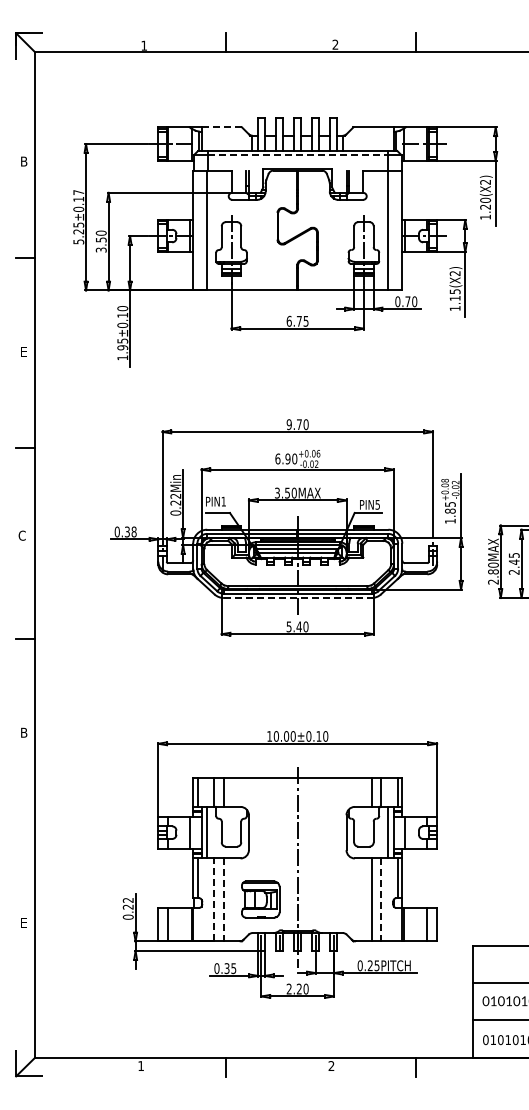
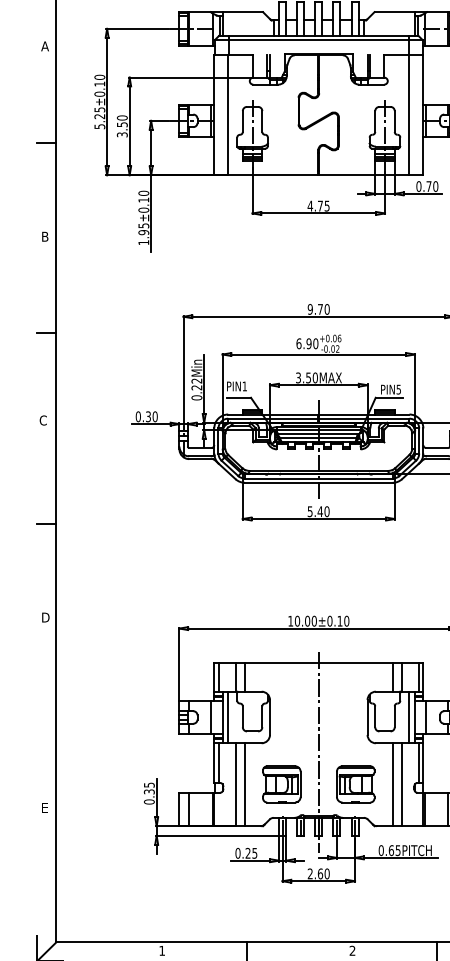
line: (222, 127) -> (243, 12), dashed -> solid
line: (297, 155) -> (318, 40), dashed -> solid
text: (23, 161) -> (44, 46), B -> A
text: (78, 192) -> (99, 77), 5.25±0.17 -> 5.25±0.10
text: (288, 320) -> (309, 205), 6.75 -> 4.75
text: (24, 351) -> (45, 236), E -> B
text: (133, 531) -> (154, 416), 0.38 -> 0.30
line: (297, 598) -> (318, 483), dashed -> solid
text: (25, 732) -> (46, 617), B -> D
line: (214, 899) -> (235, 784), dashed -> solid
part: (334, 899) -> (355, 784), added
line: (223, 900) -> (244, 785), dashed -> solid
line: (381, 900) -> (402, 785), dashed -> solid
text: (127, 903) -> (148, 788), 0.22 -> 0.35
text: (369, 965) -> (390, 850), 0.25PITCH -> 0.65PITCH
text: (226, 968) -> (247, 853), 0.35 -> 0.25
text: (298, 988) -> (319, 873), 2.20 -> 2.60

